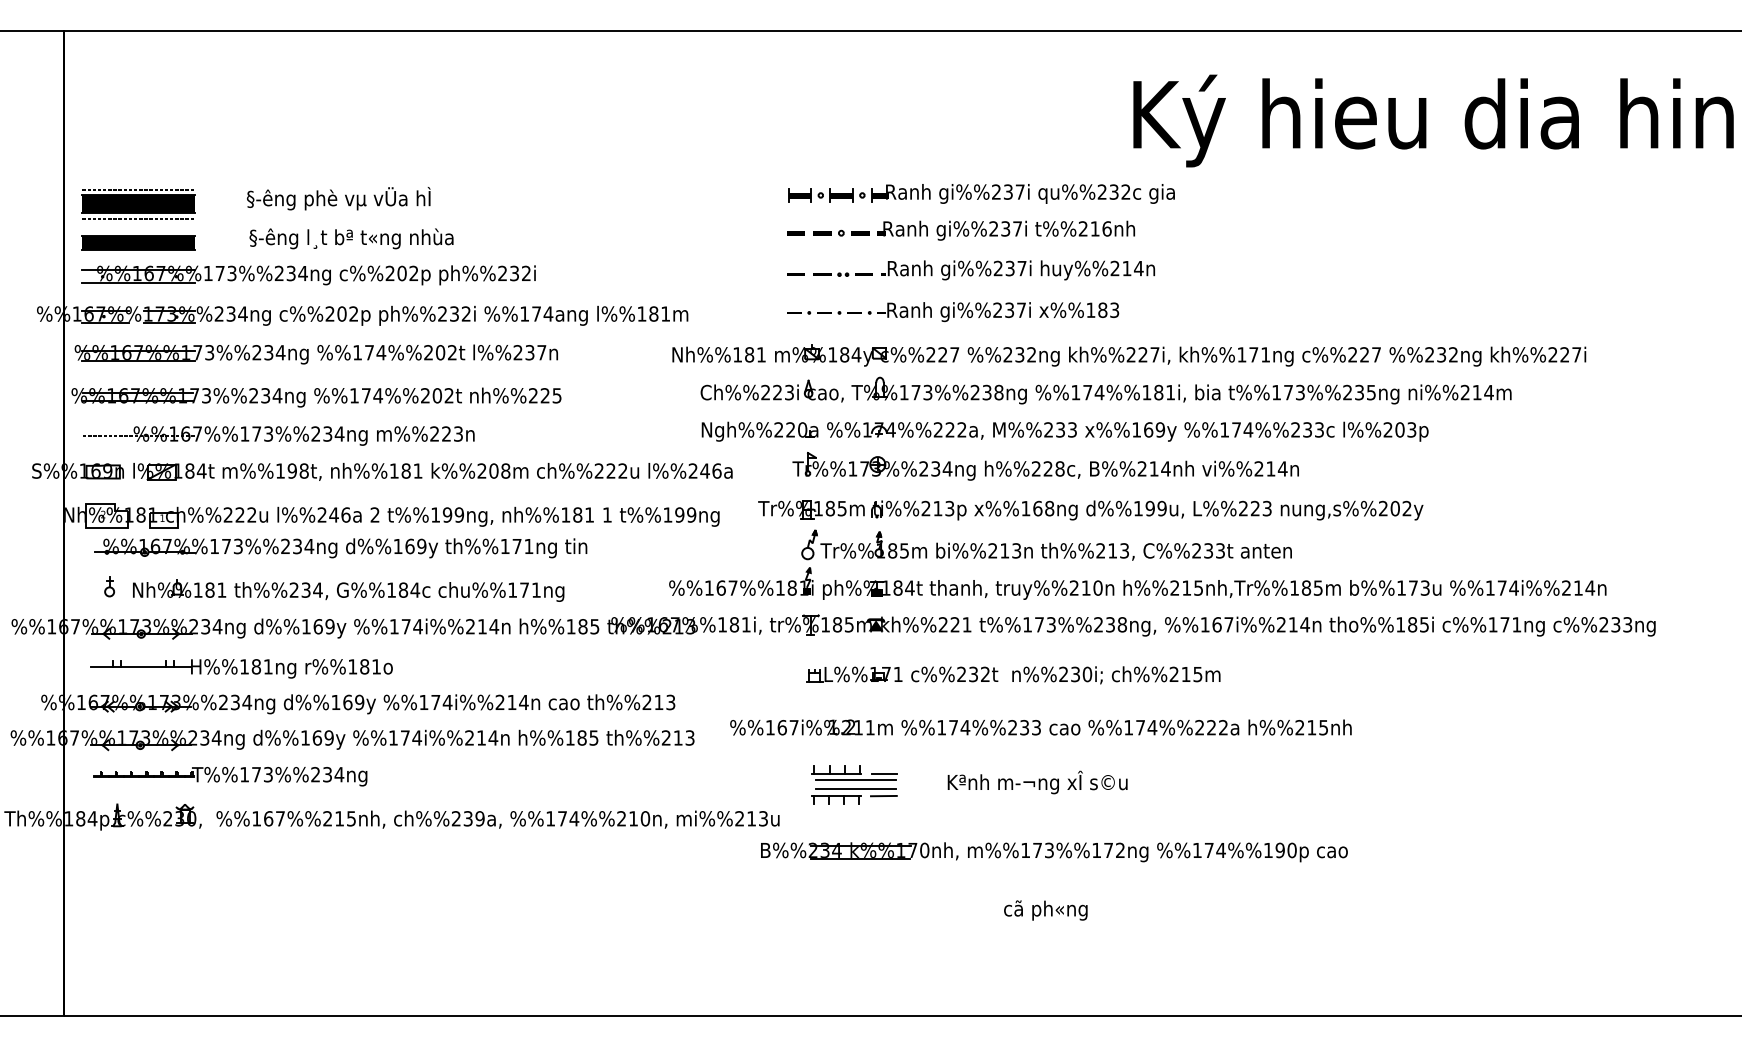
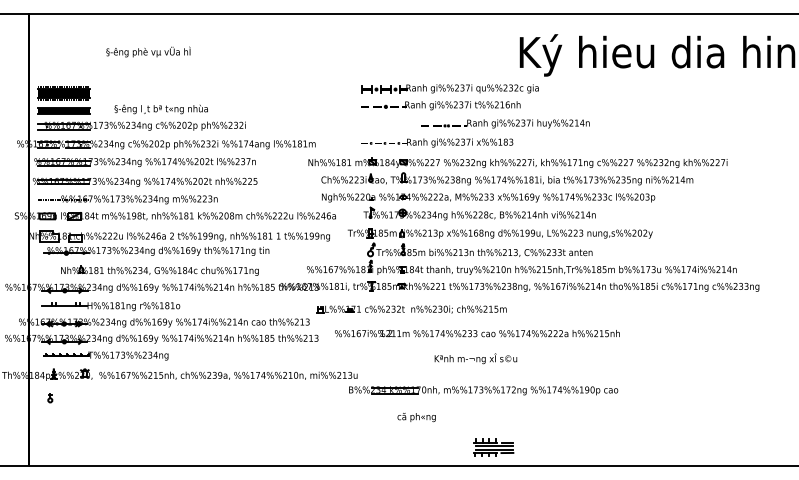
text: (338, 197) -> (148, 51), moved
part: (971, 269) -> (505, 123), moved
part: (110, 587) -> (50, 398), moved
part: (1012, 675) -> (411, 309), moved
part: (853, 784) -> (493, 447), moved
text: (1045, 910) -> (416, 417), moved

